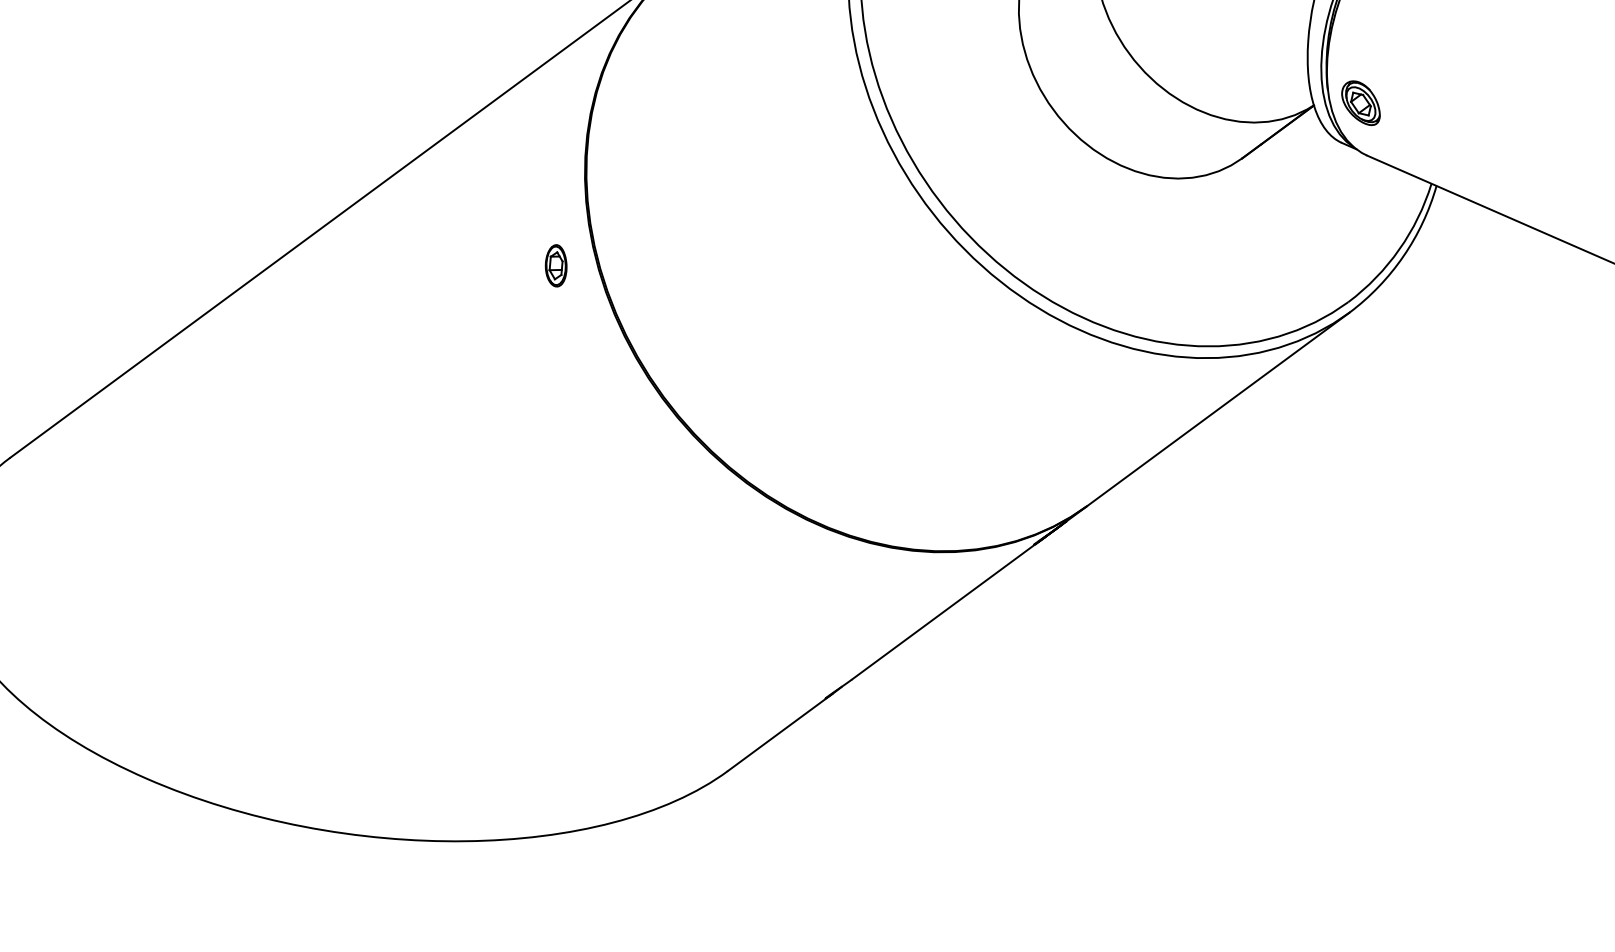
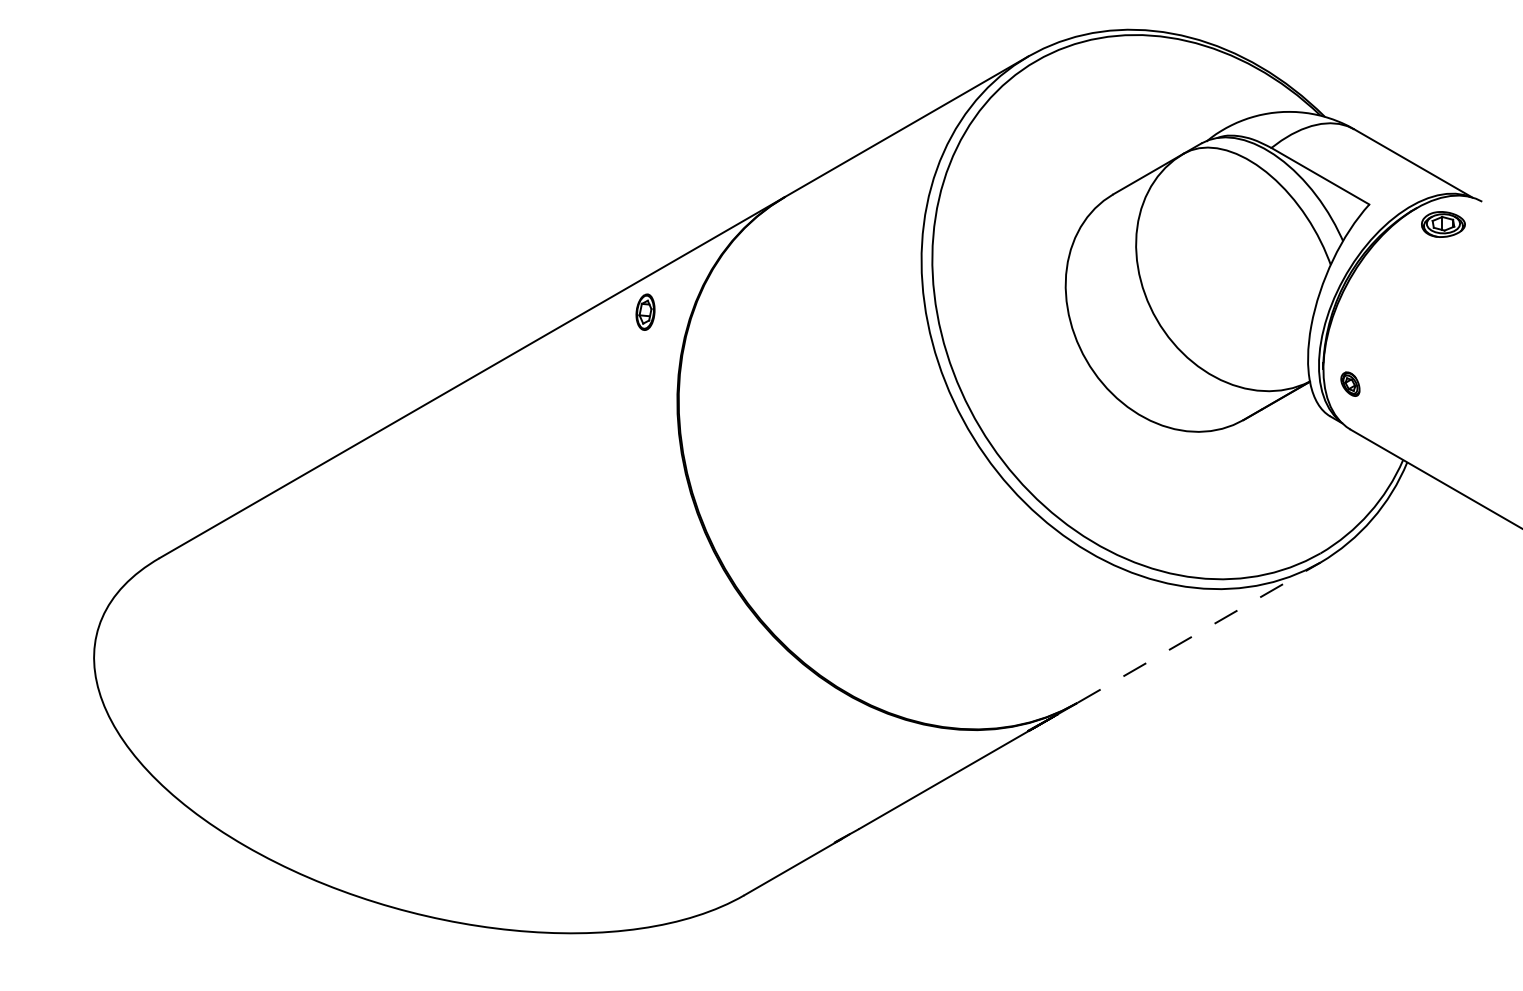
part: (1360, 102) -> (1350, 383), size x0.6
part: (555, 265) -> (645, 311), moved
line: (1218, 408) -> (1199, 632), solid -> dashed

